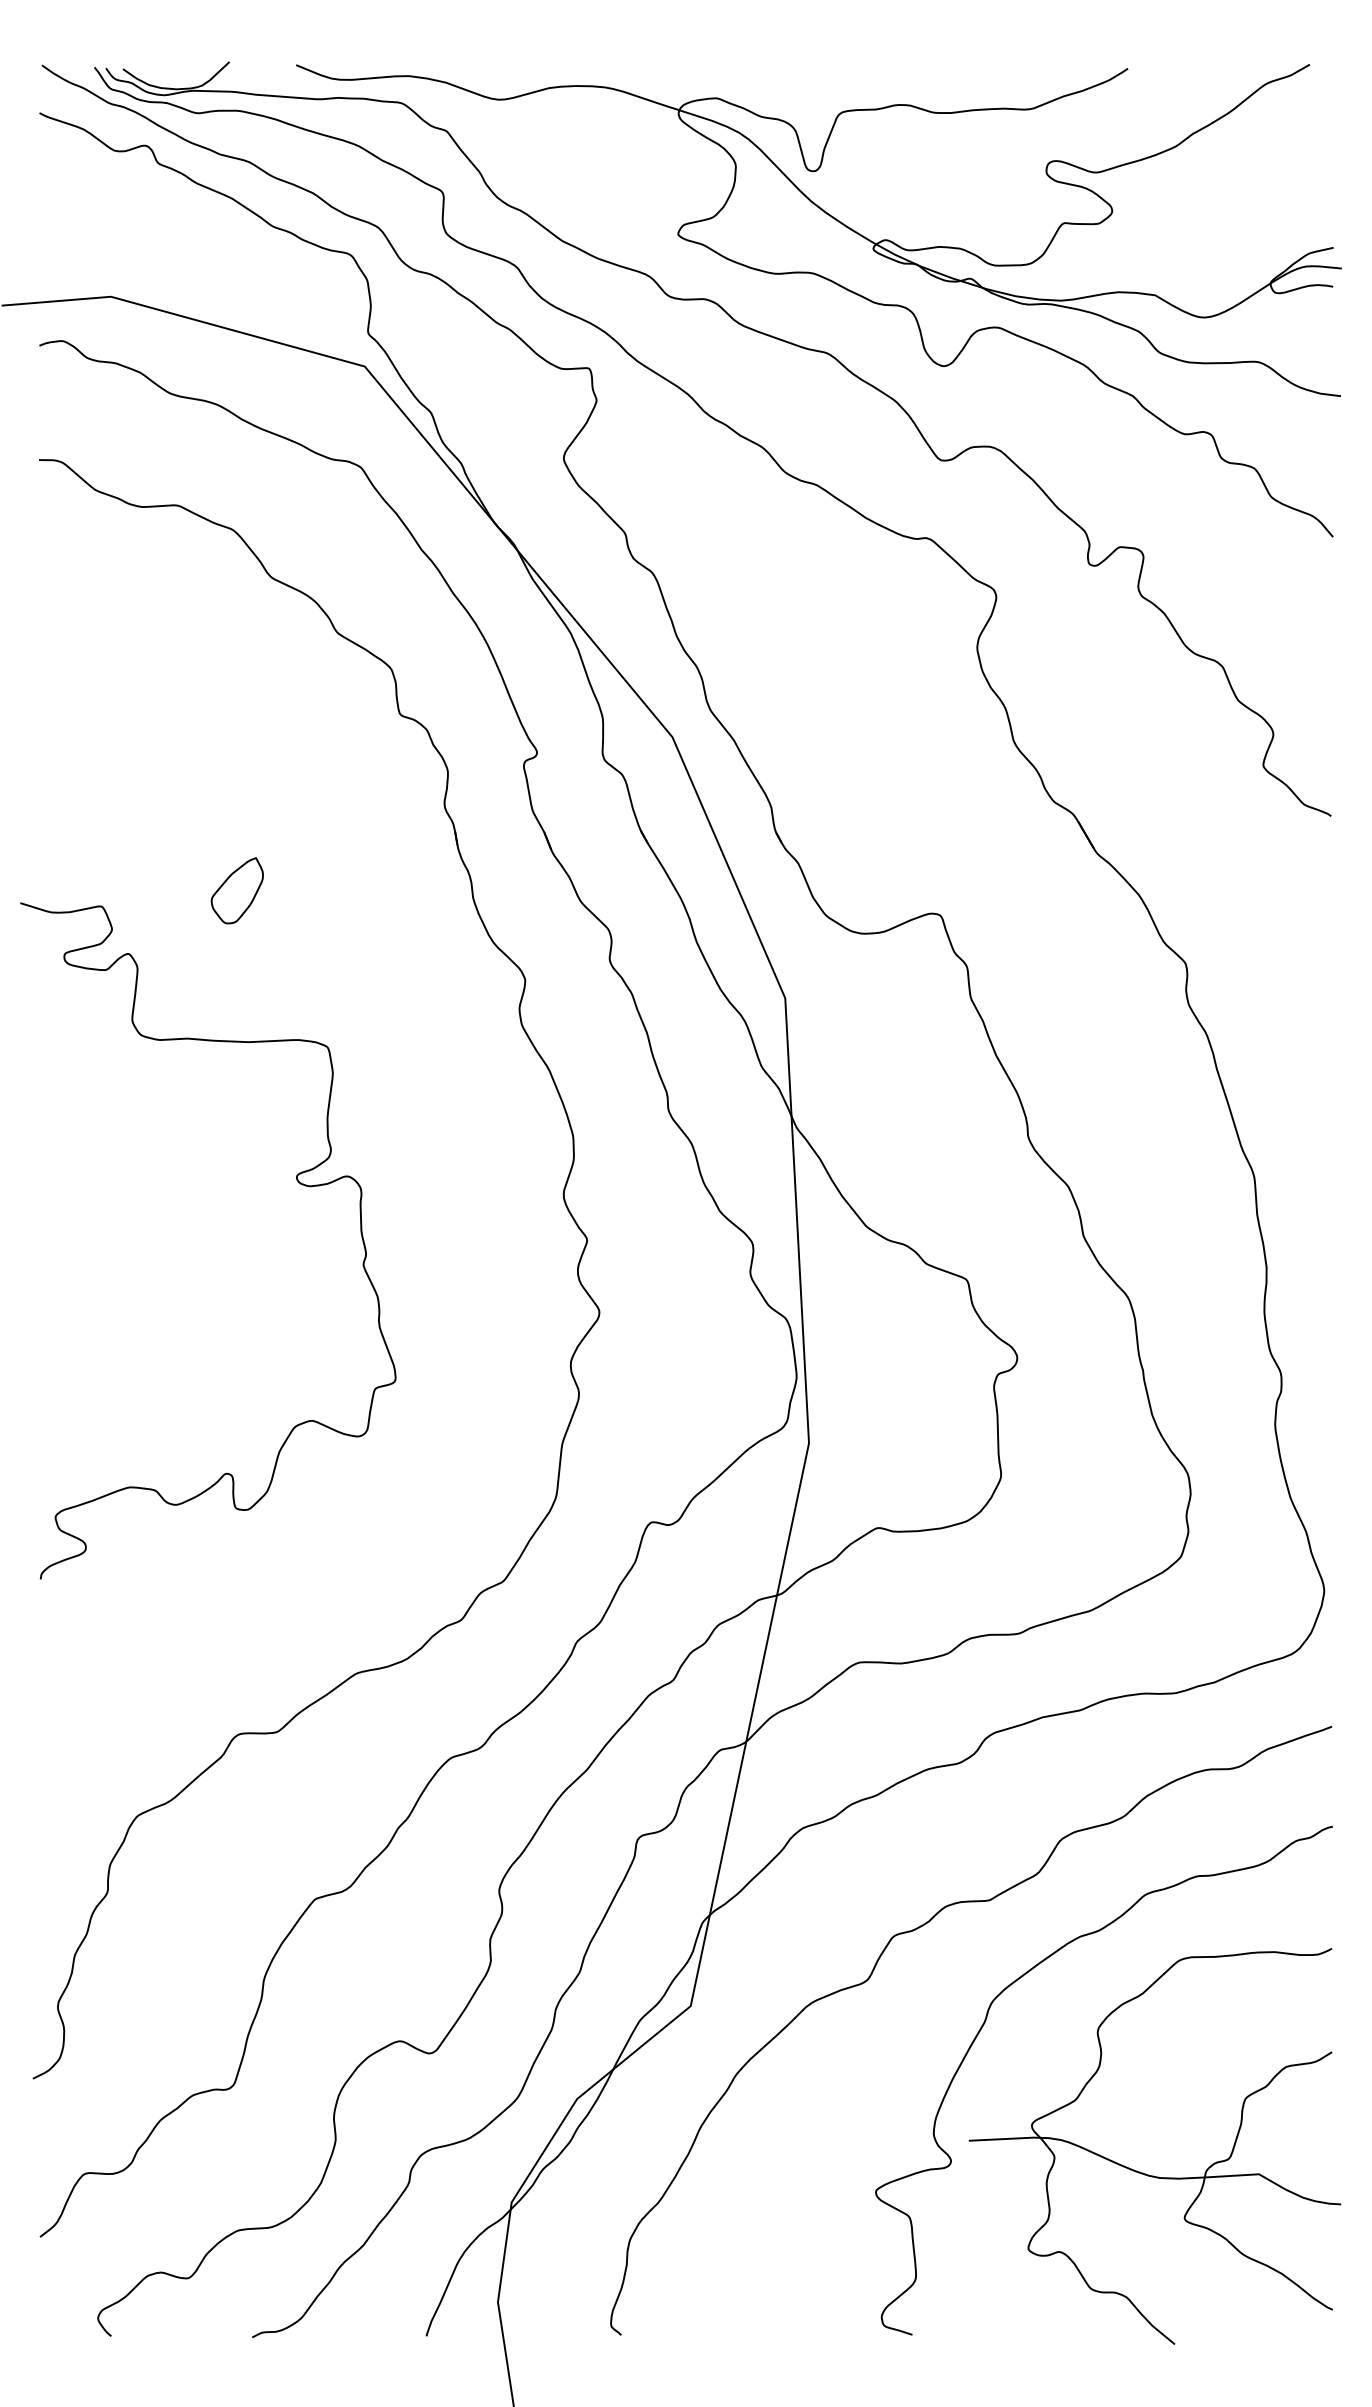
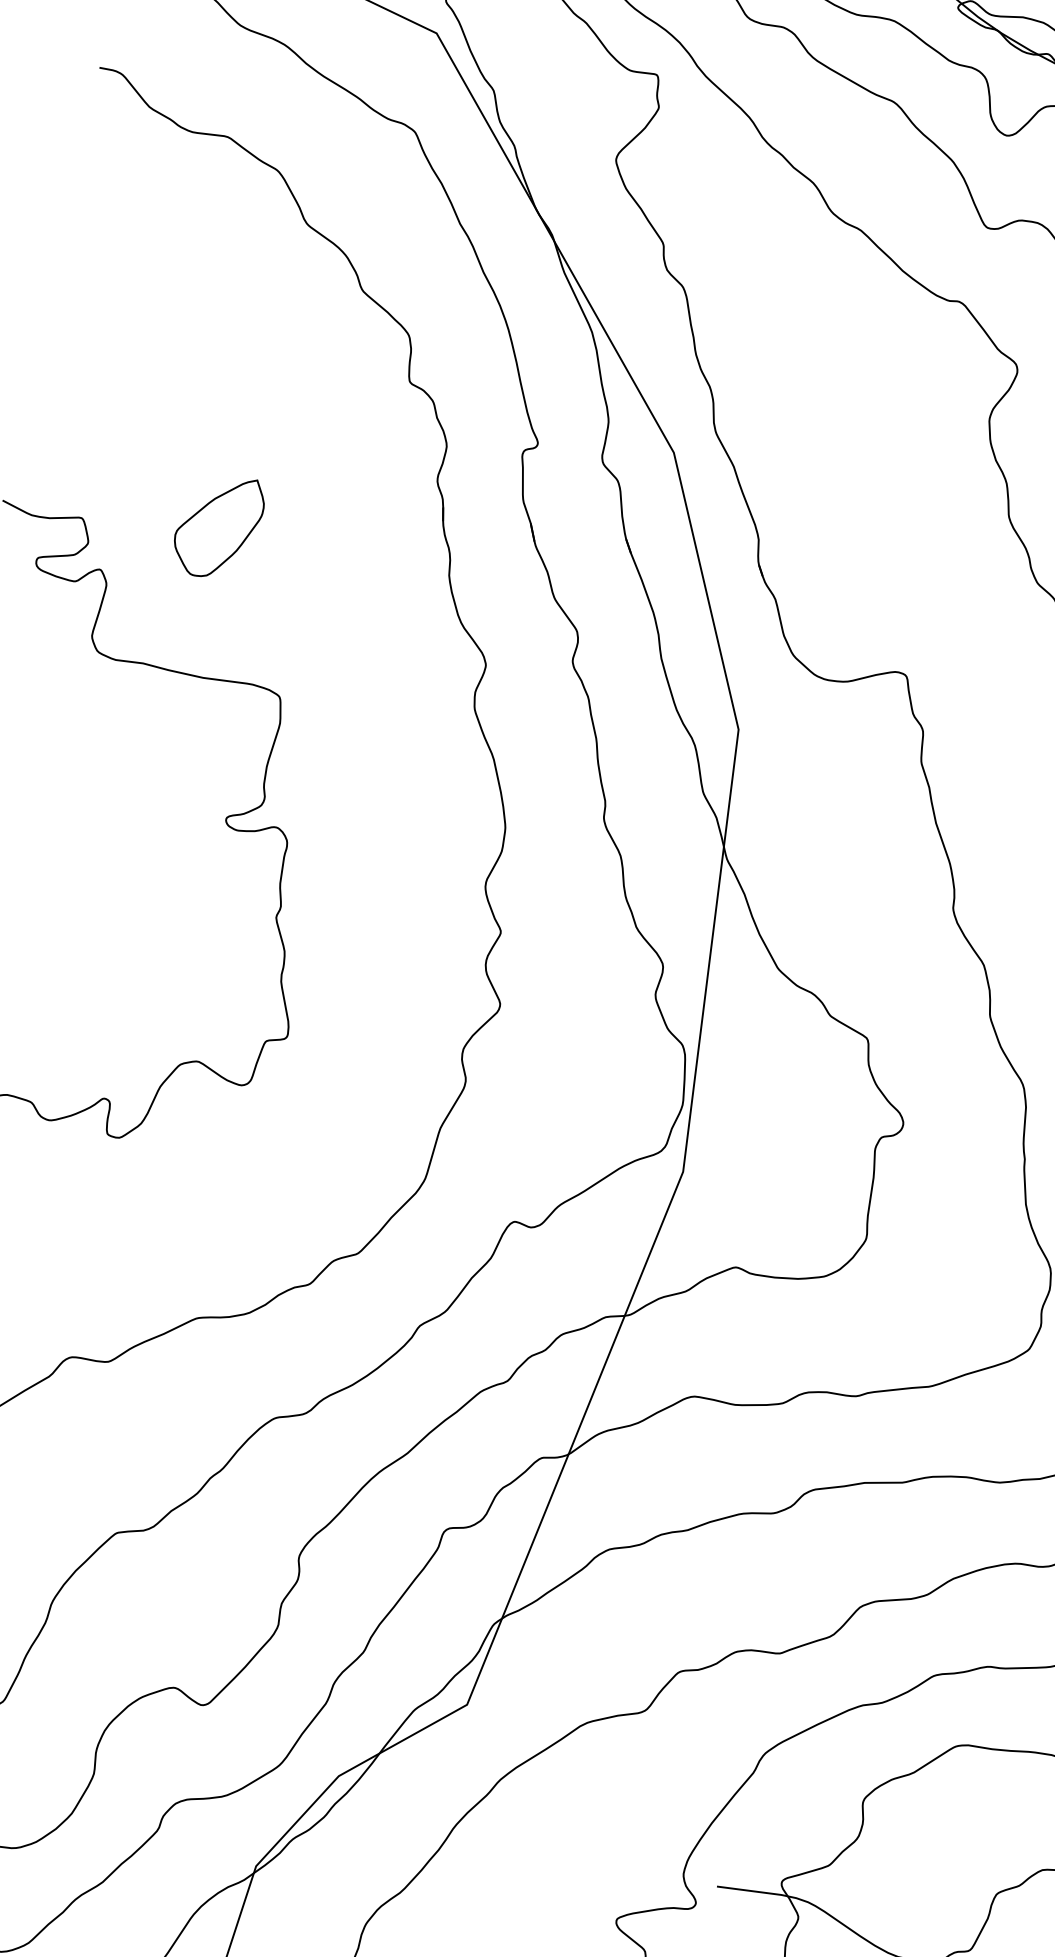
part: (236, 890) -> (217, 526), size x1.6

